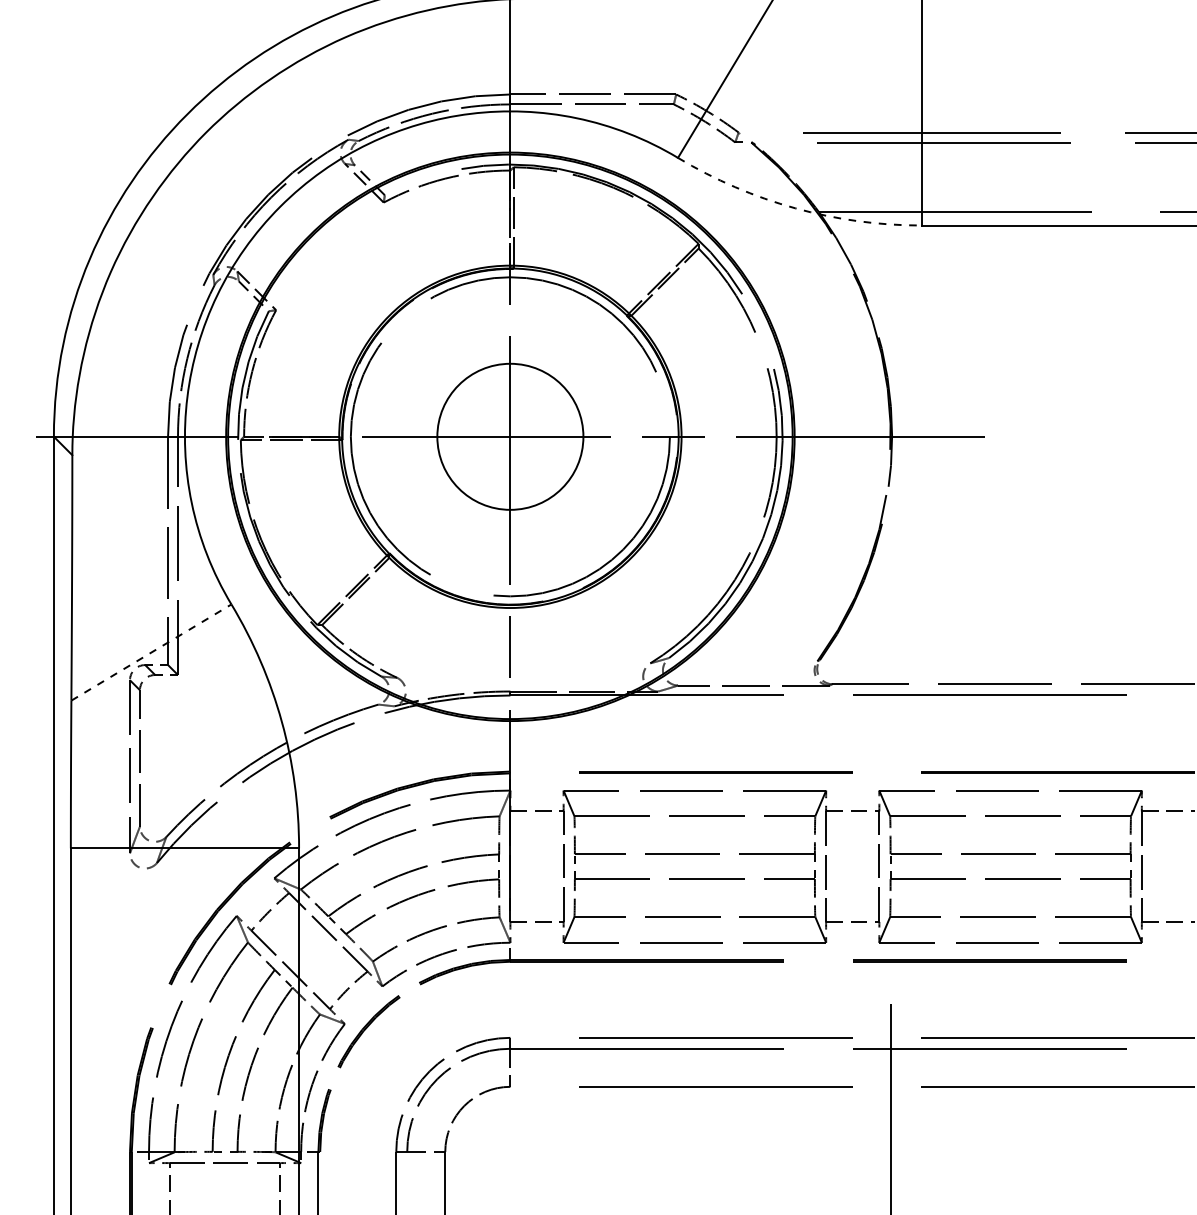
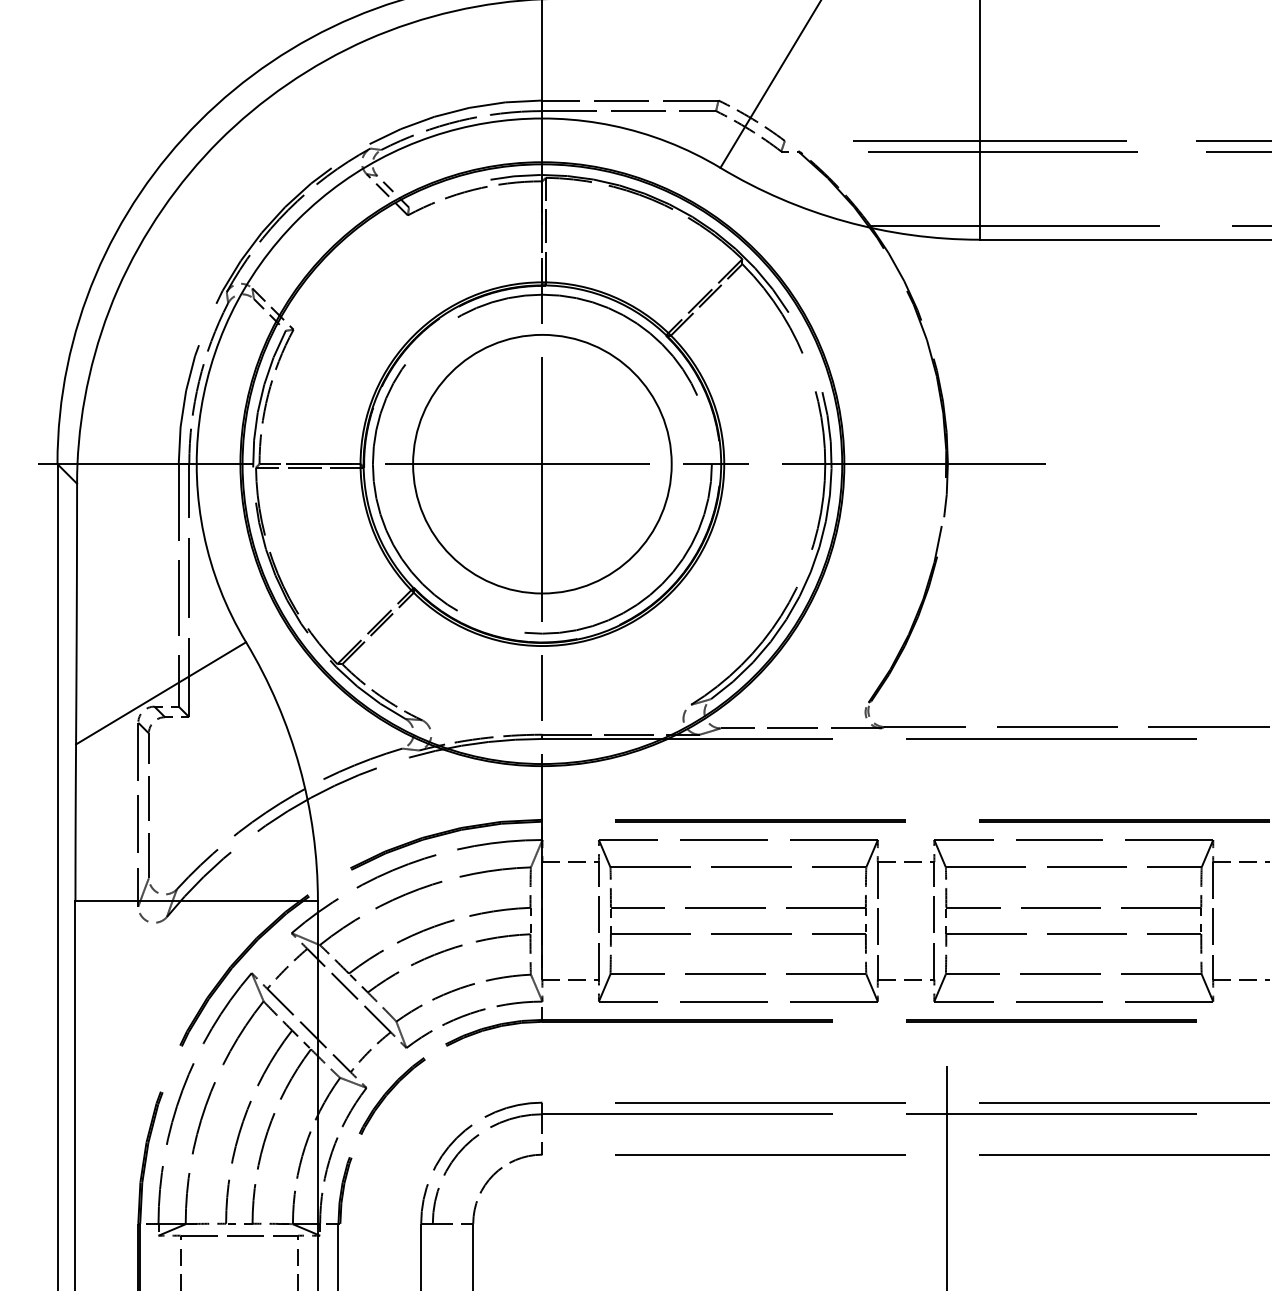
arc: (795, 208) -> (845, 221), dashed -> solid
circle: (510, 436) -> (542, 463), size x1.67
line: (151, 652) -> (161, 693), dashed -> solid

